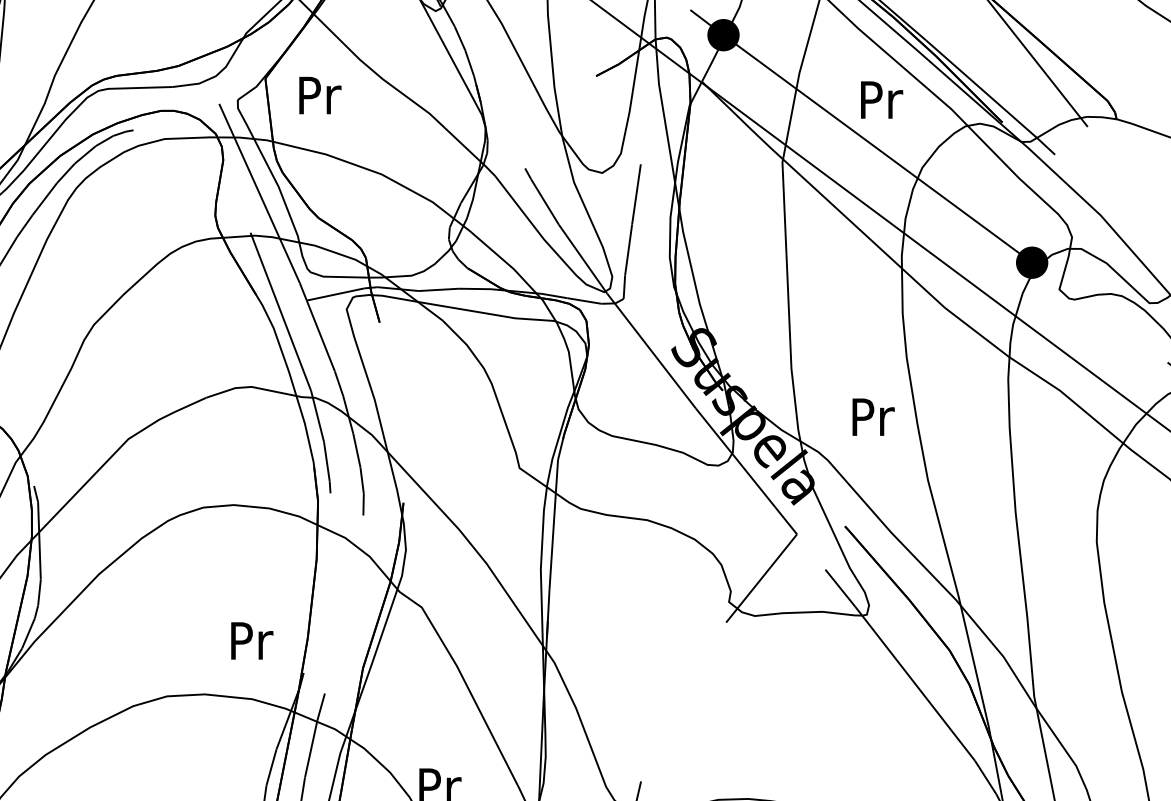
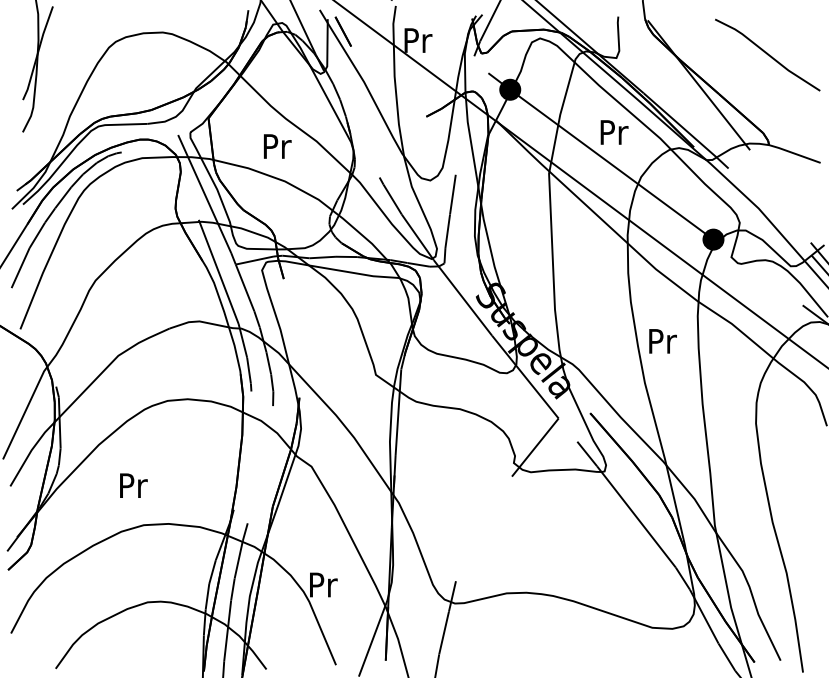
text: (319, 95) -> (277, 146), moved
text: (872, 417) -> (662, 341), moved
text: (251, 640) -> (133, 485), moved

